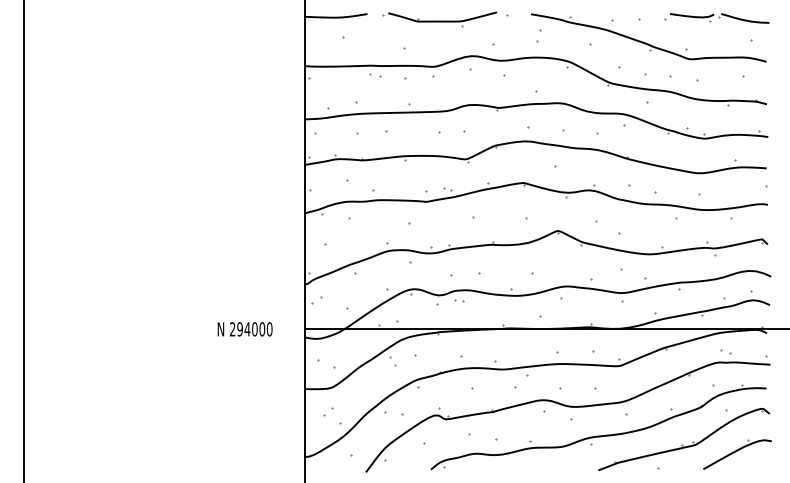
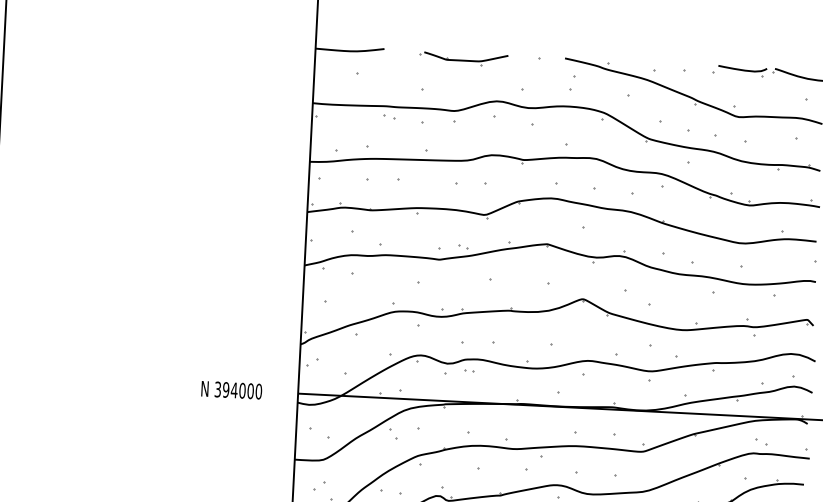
part: (439, 19) -> (463, 59), size x0.7
text: (232, 329) -> (217, 389), 294000 -> 394000

